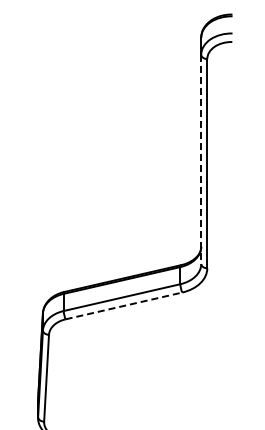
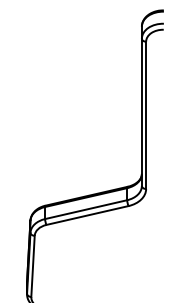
line: (201, 159) -> (142, 112), dashed -> solid
line: (123, 305) -> (87, 215), dashed -> solid

